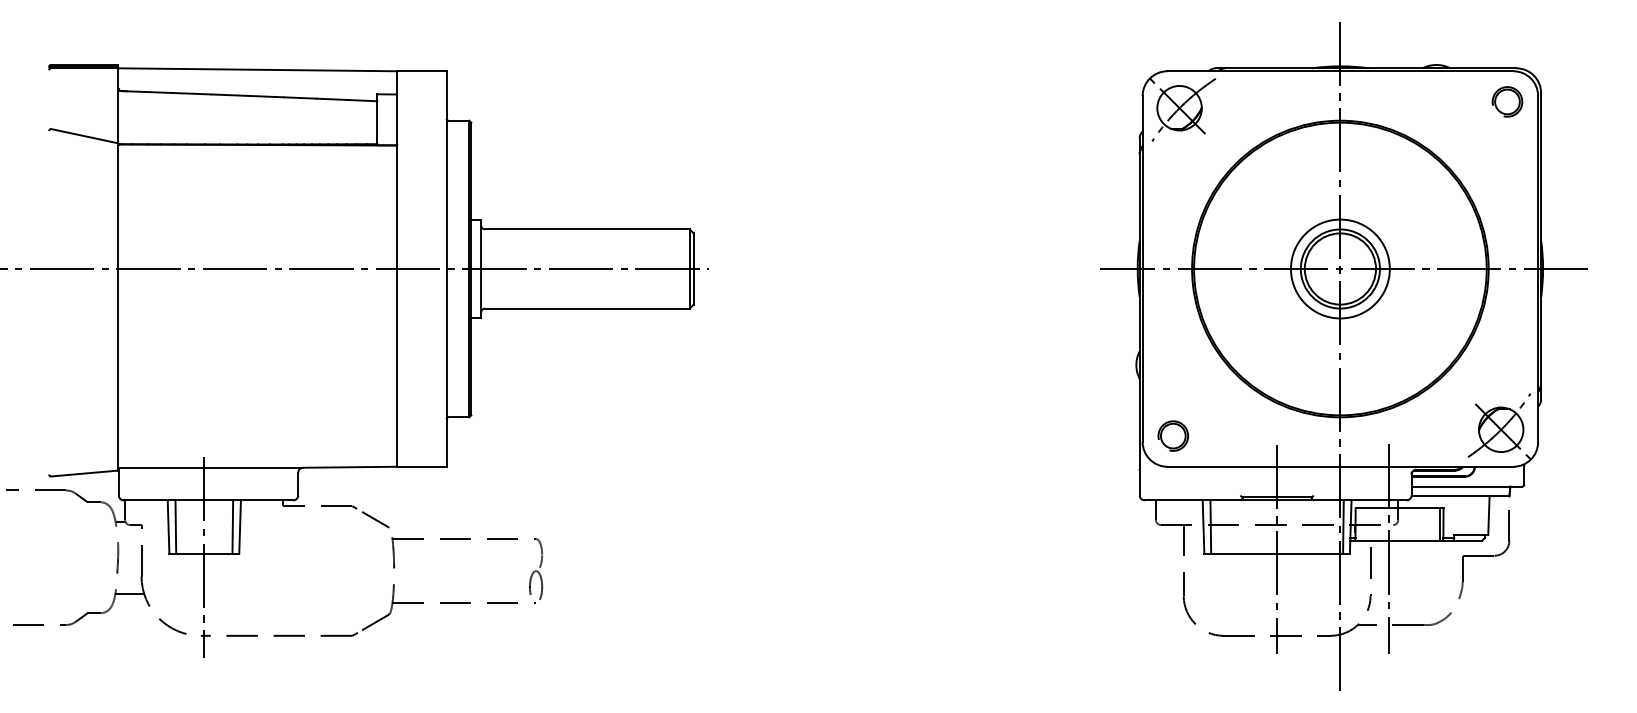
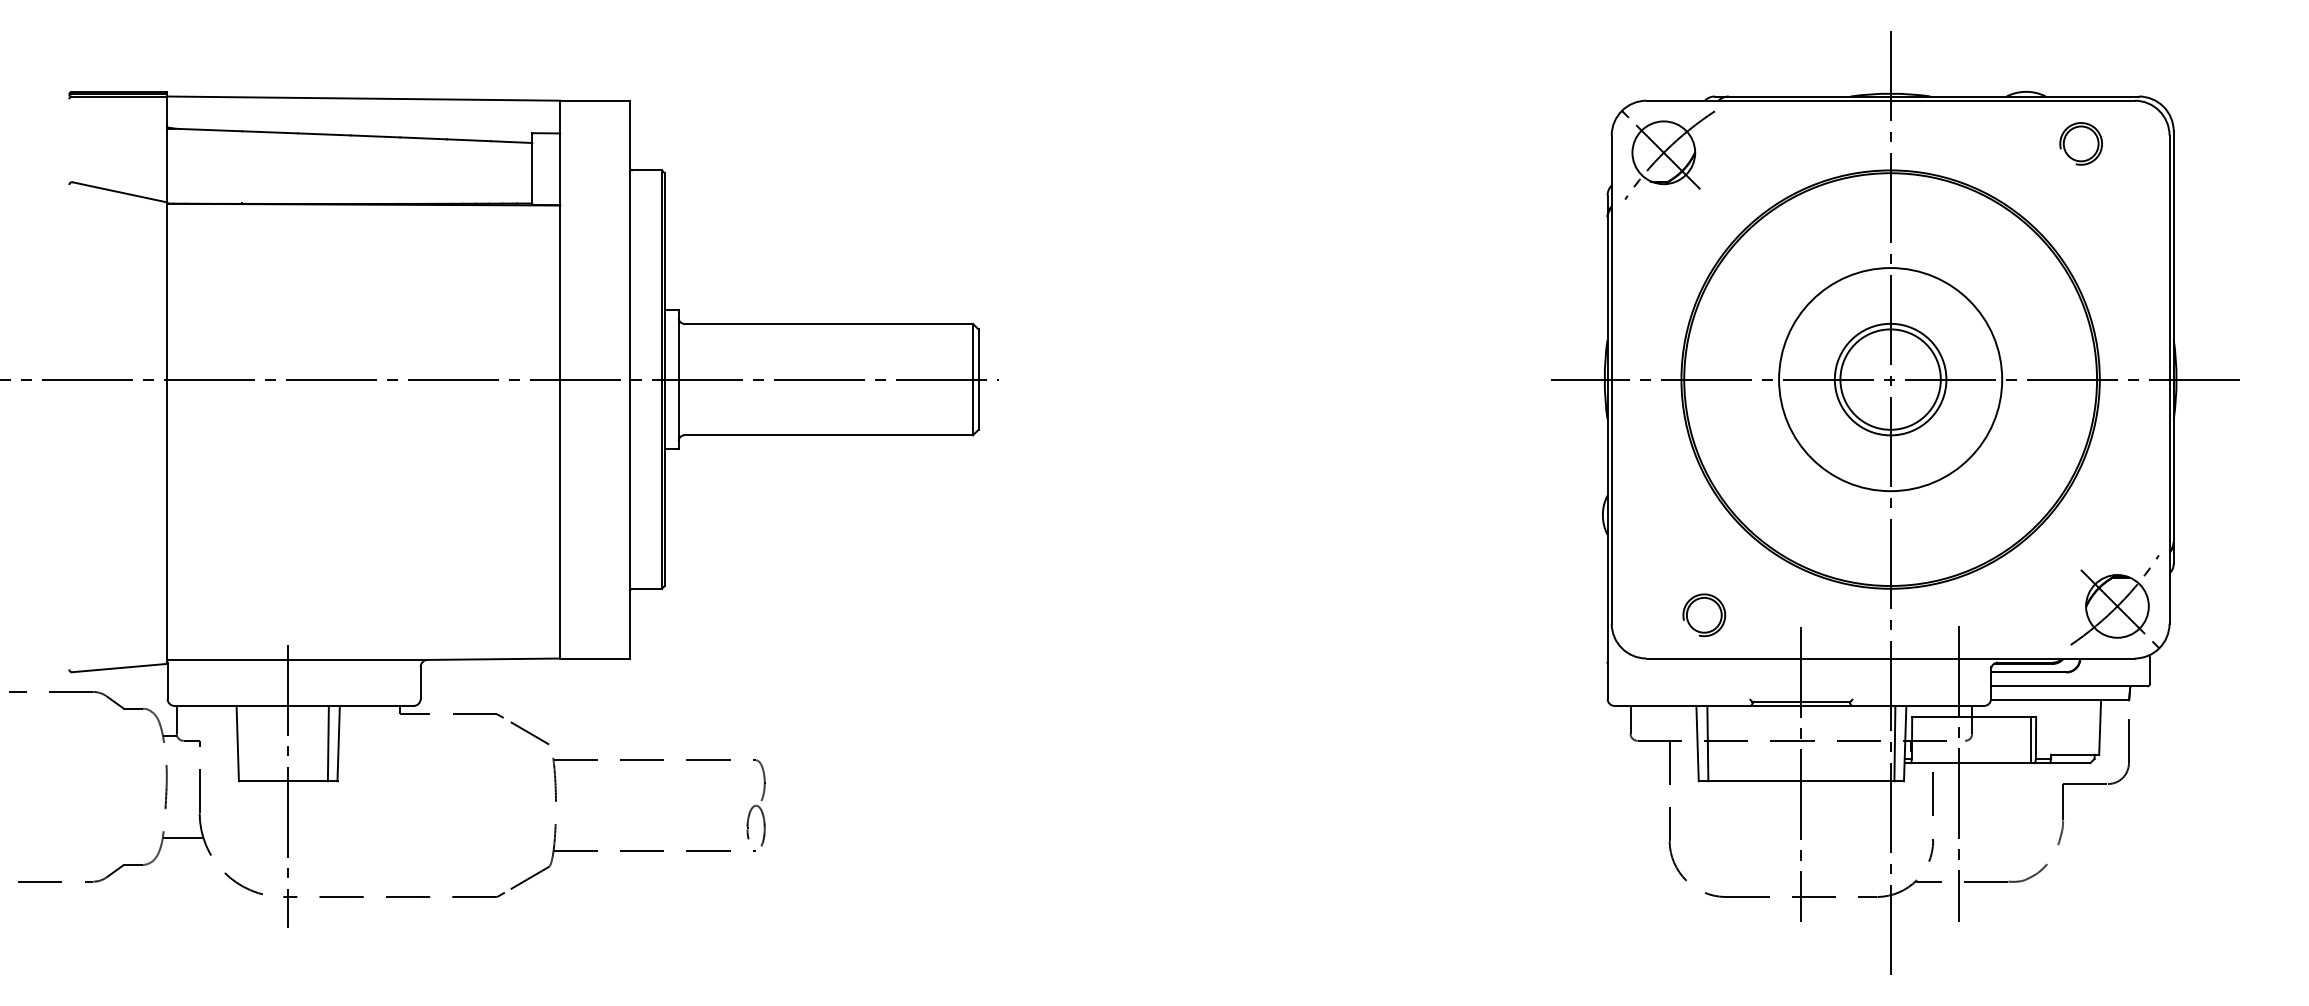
part: (1507, 101) -> (2081, 143), moved
circle: (1339, 268) -> (1889, 378), size x1.6
part: (1172, 435) -> (1703, 614), moved
line: (175, 526) -> (247, 742), removed

